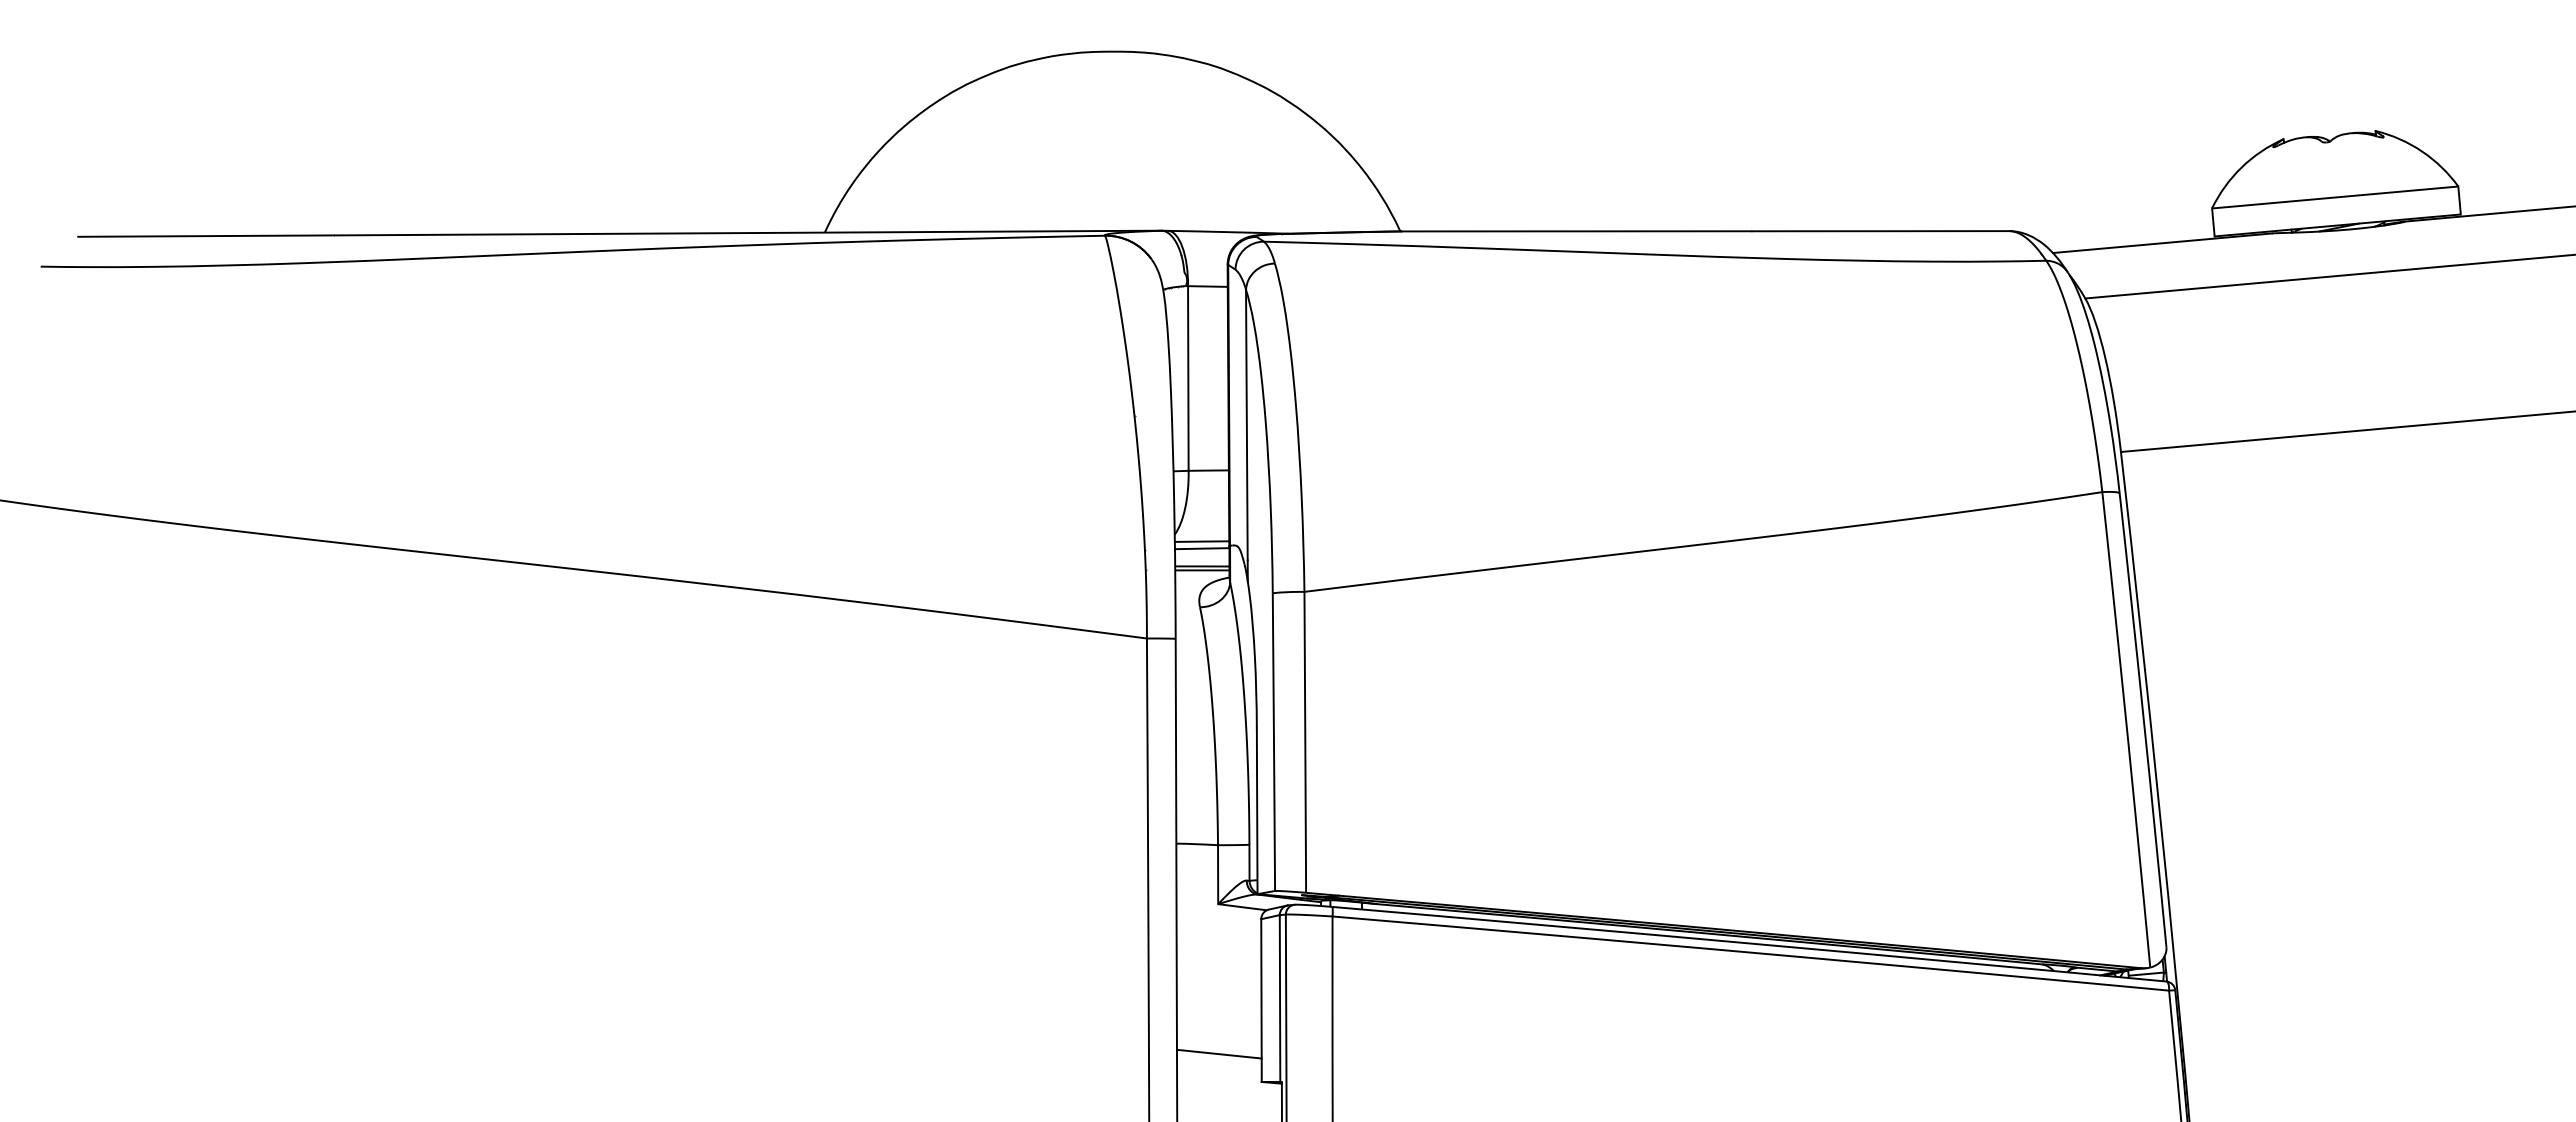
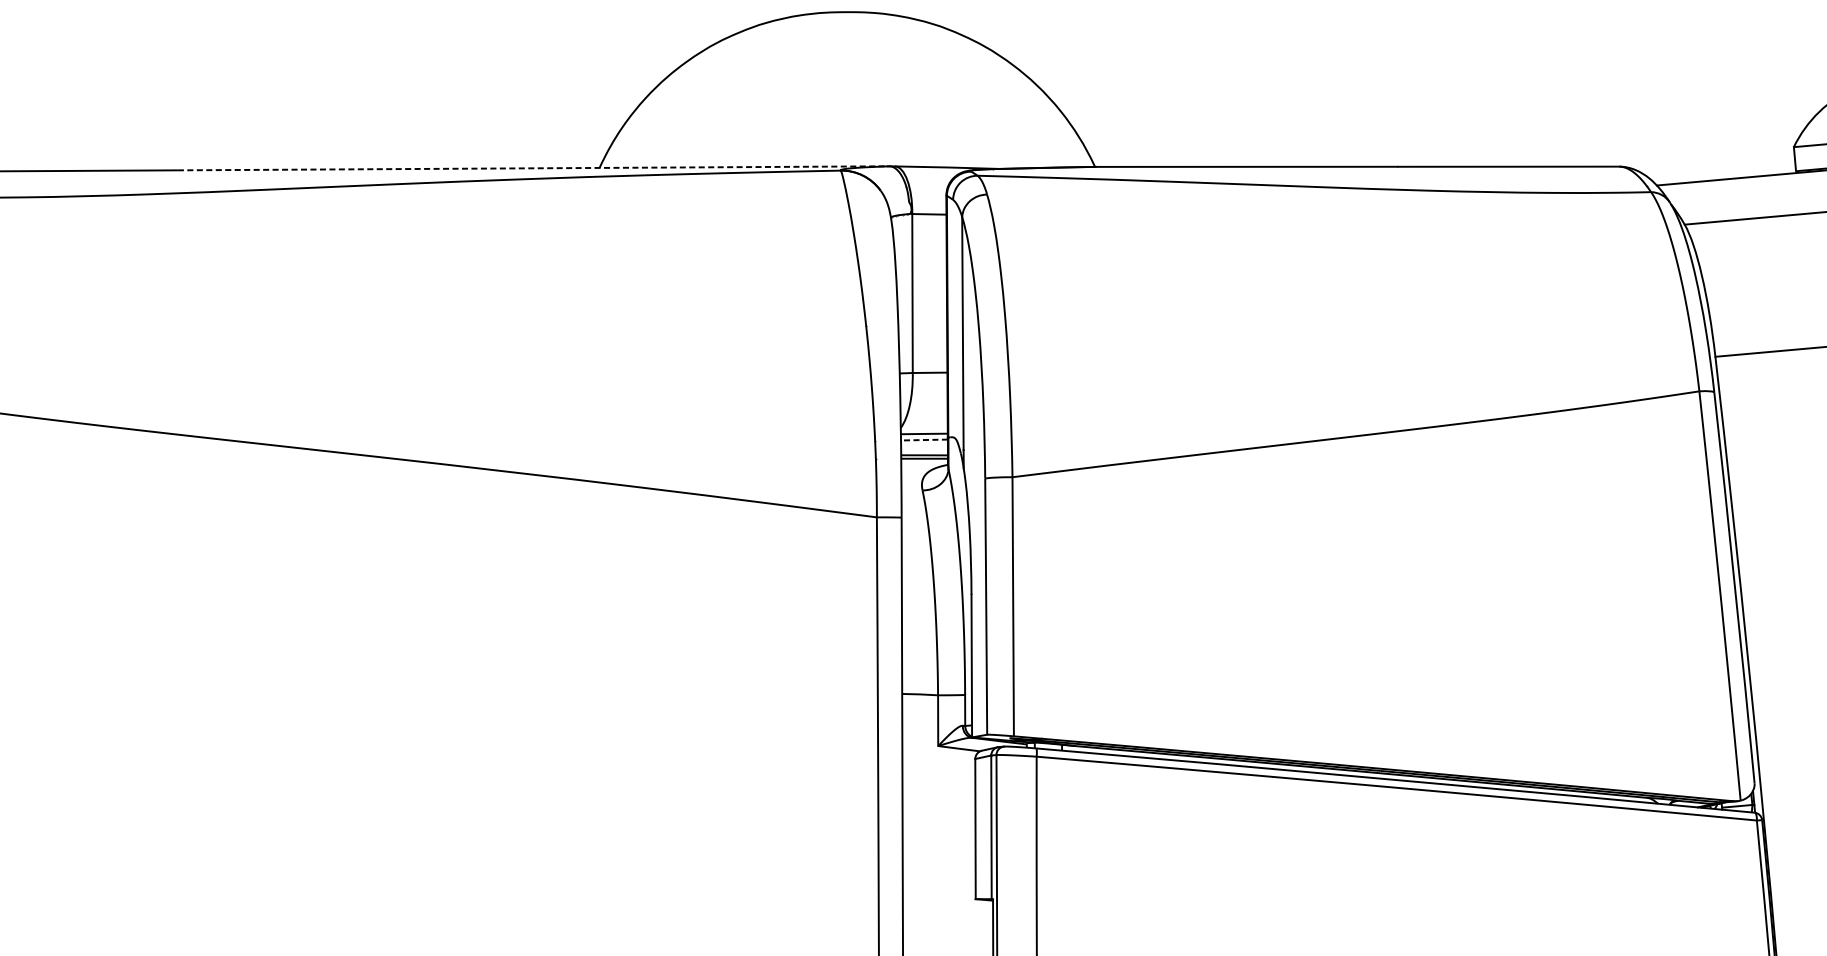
line: (746, 233) -> (532, 168), solid -> dashed
line: (1201, 548) -> (923, 439), solid -> dashed
line: (1218, 1053) -> (938, 874), removed

